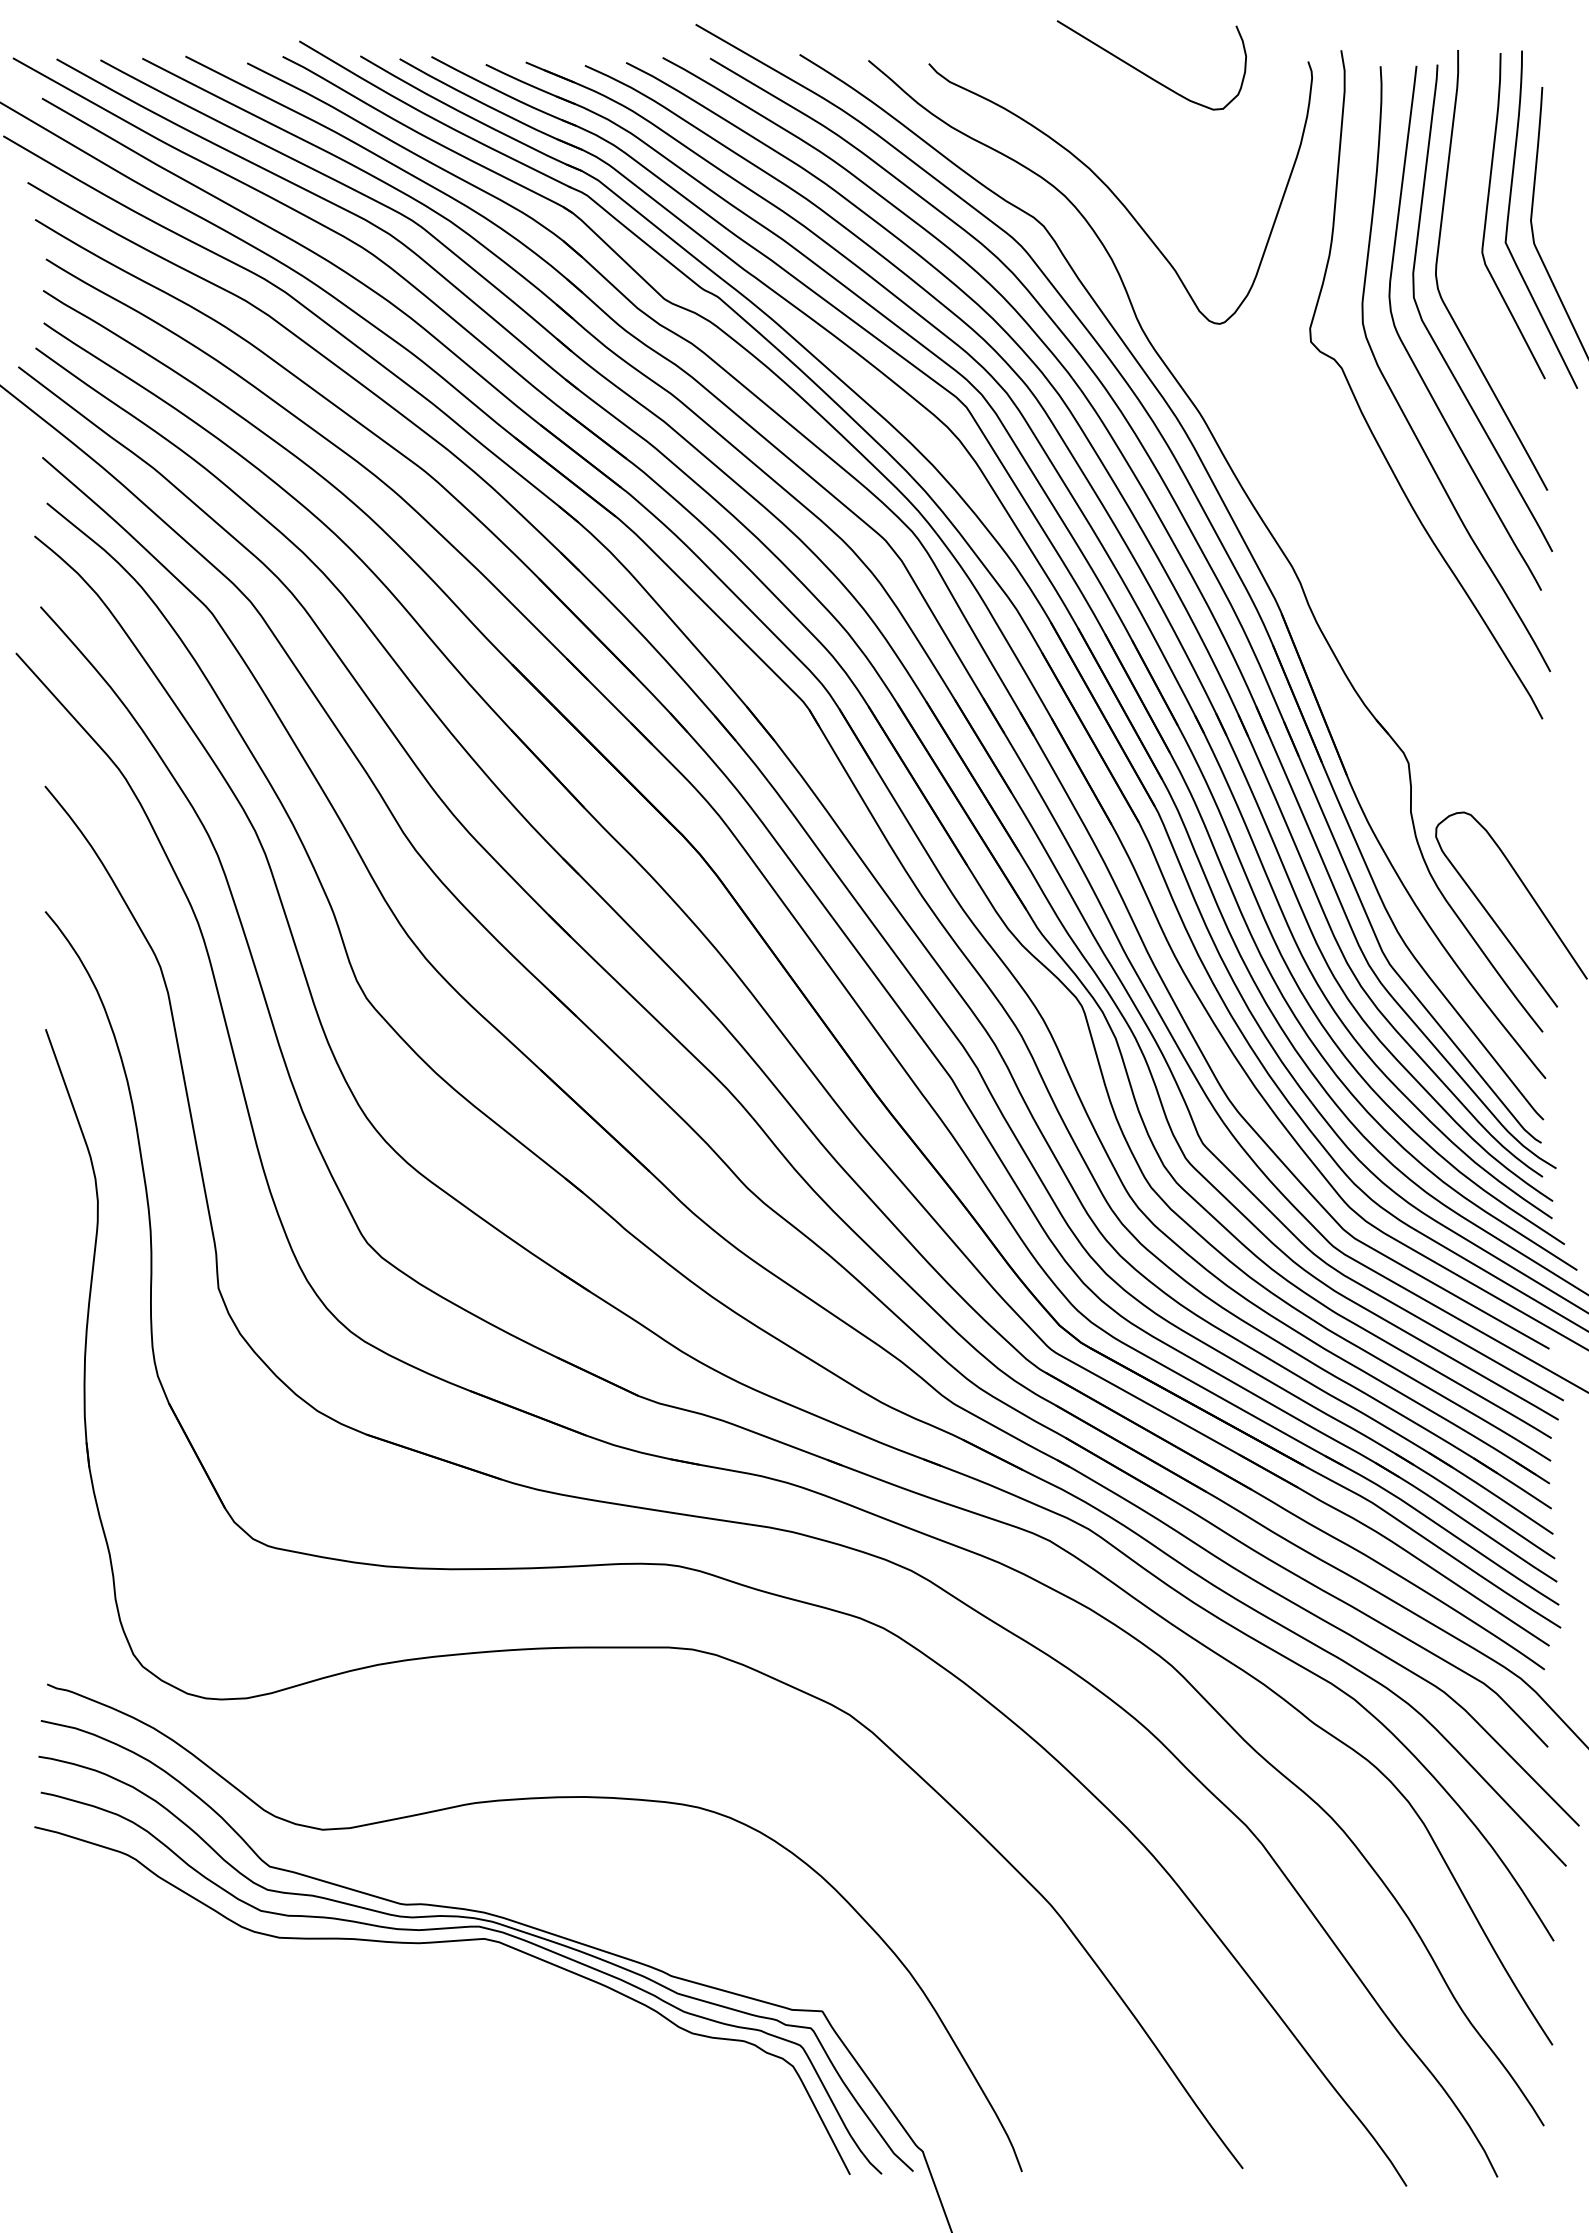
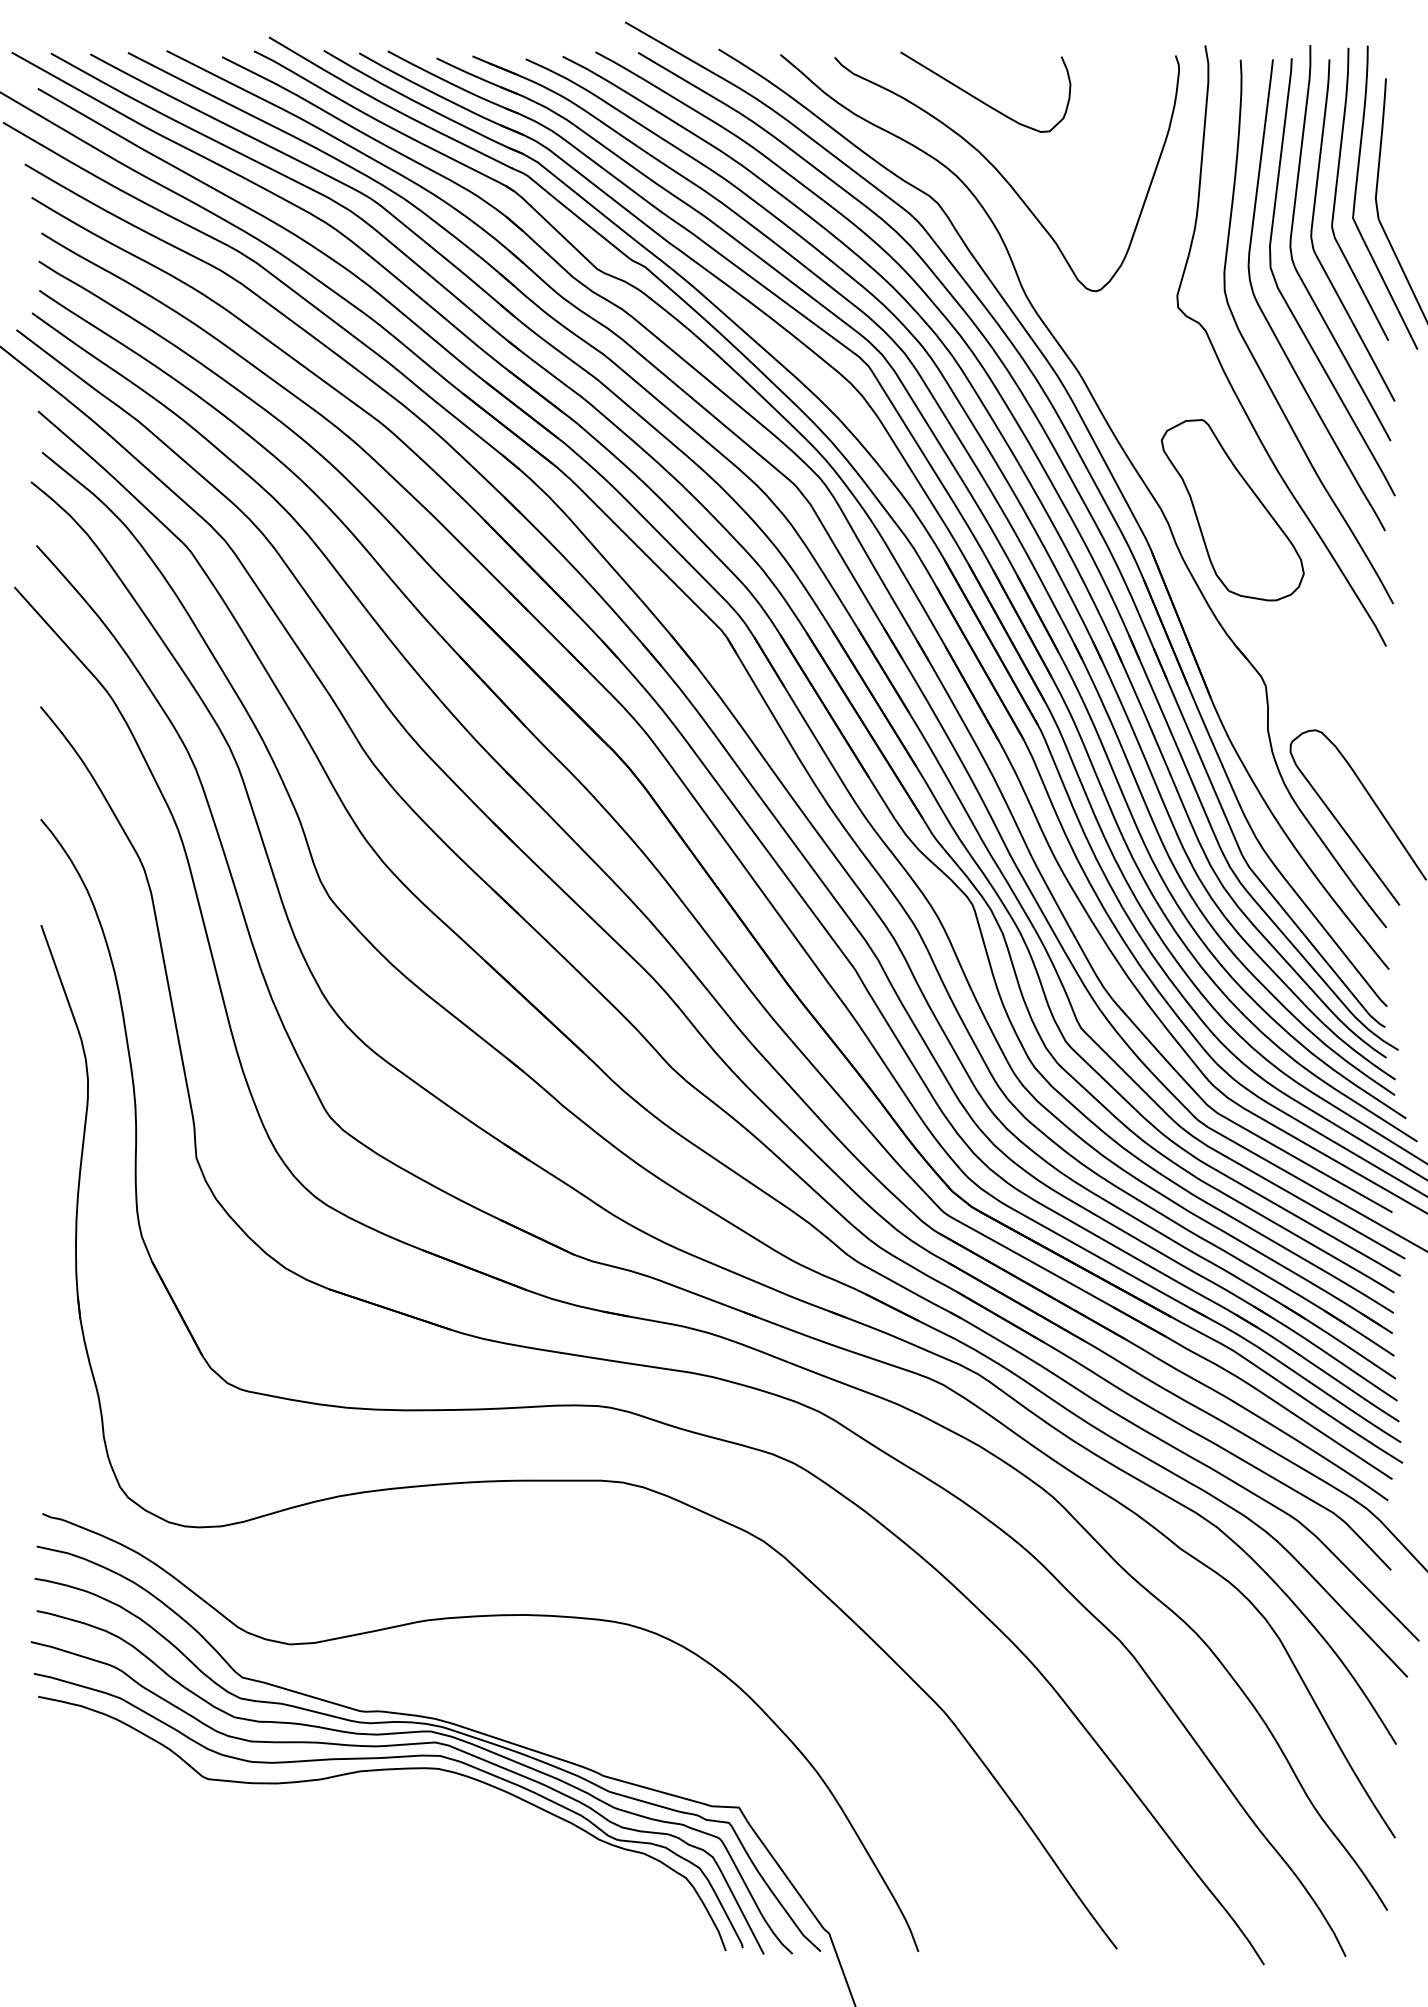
curve: (1147, 74) -> (981, 100), moved
curve: (1461, 249) -> (1313, 224), added
part: (1371, 567) -> (1232, 510), added
part: (425, 1970) -> (382, 1770), added

